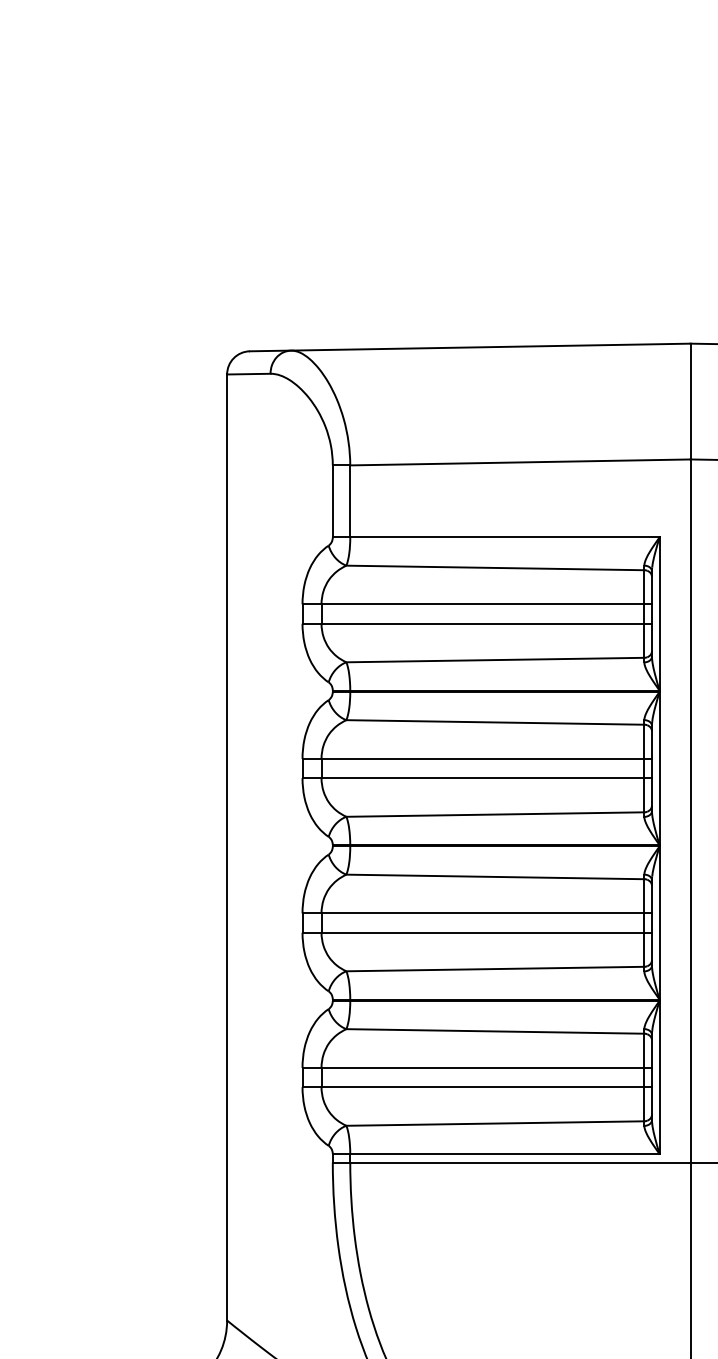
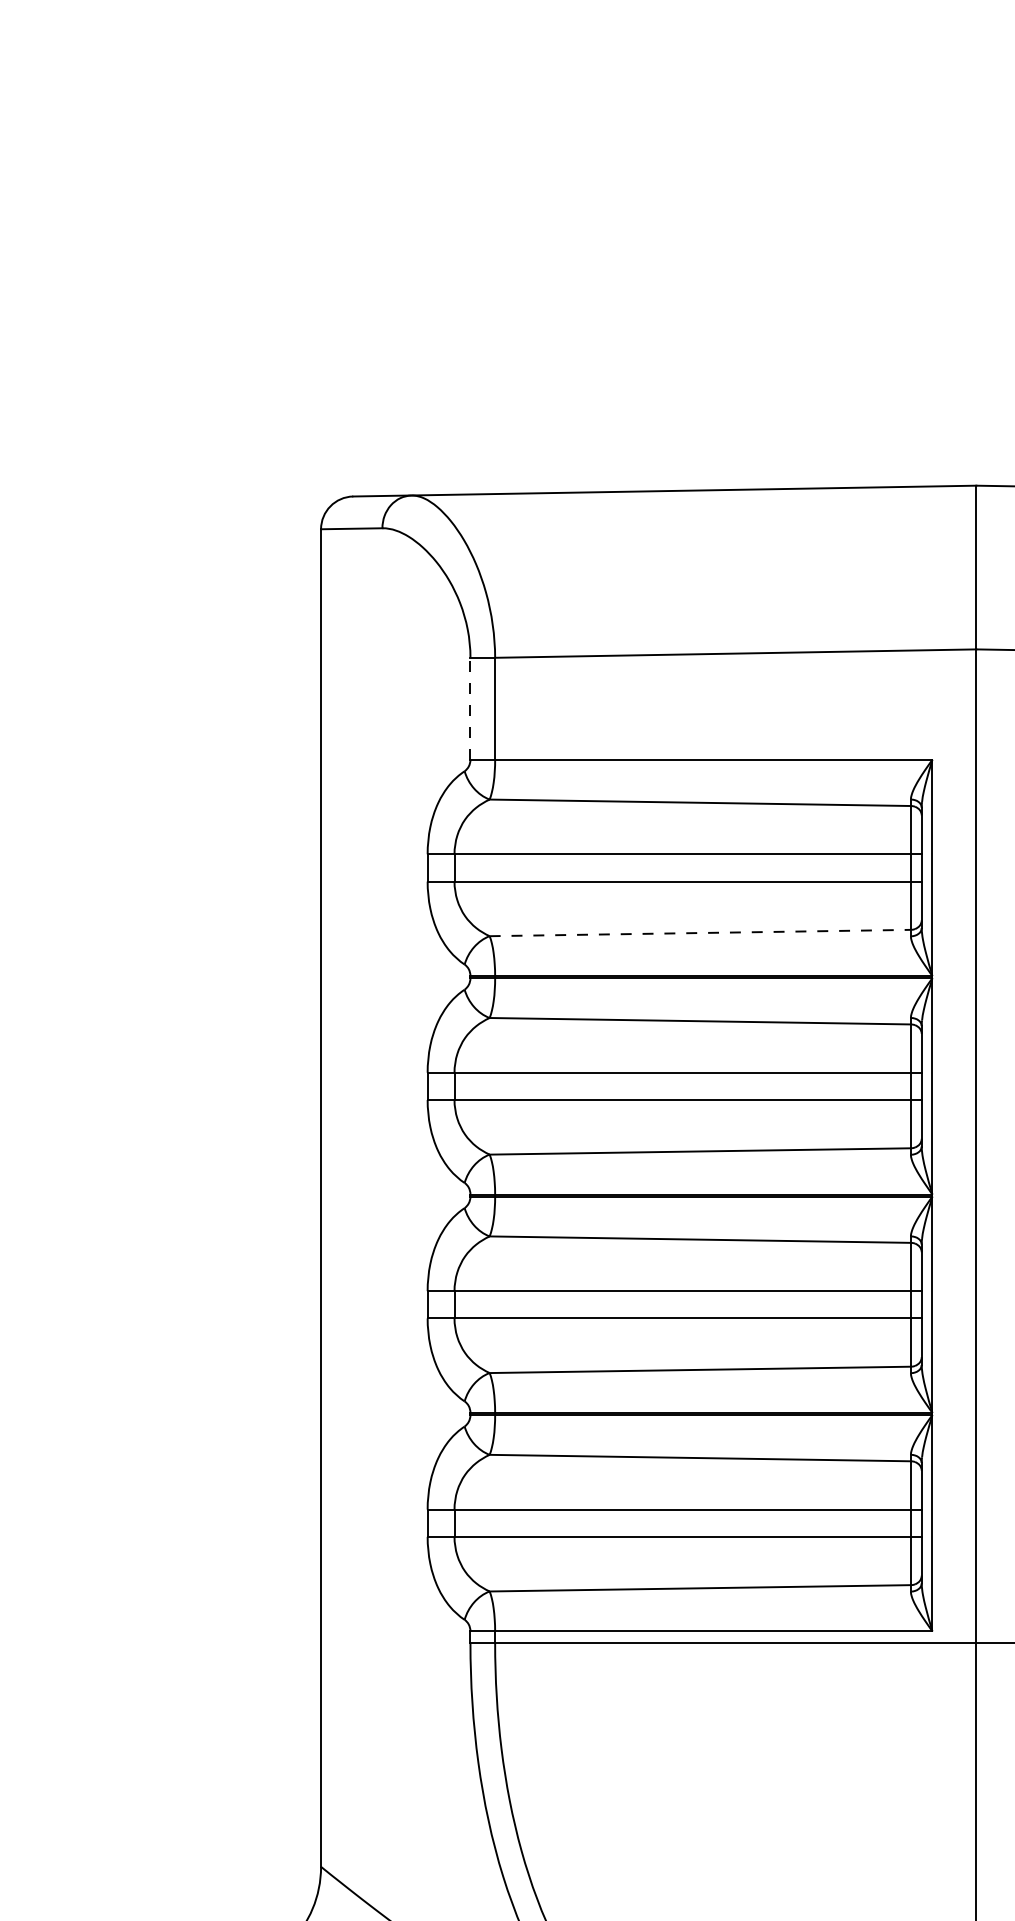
line: (332, 501) -> (470, 708), solid -> dashed
line: (495, 660) -> (700, 933), solid -> dashed

